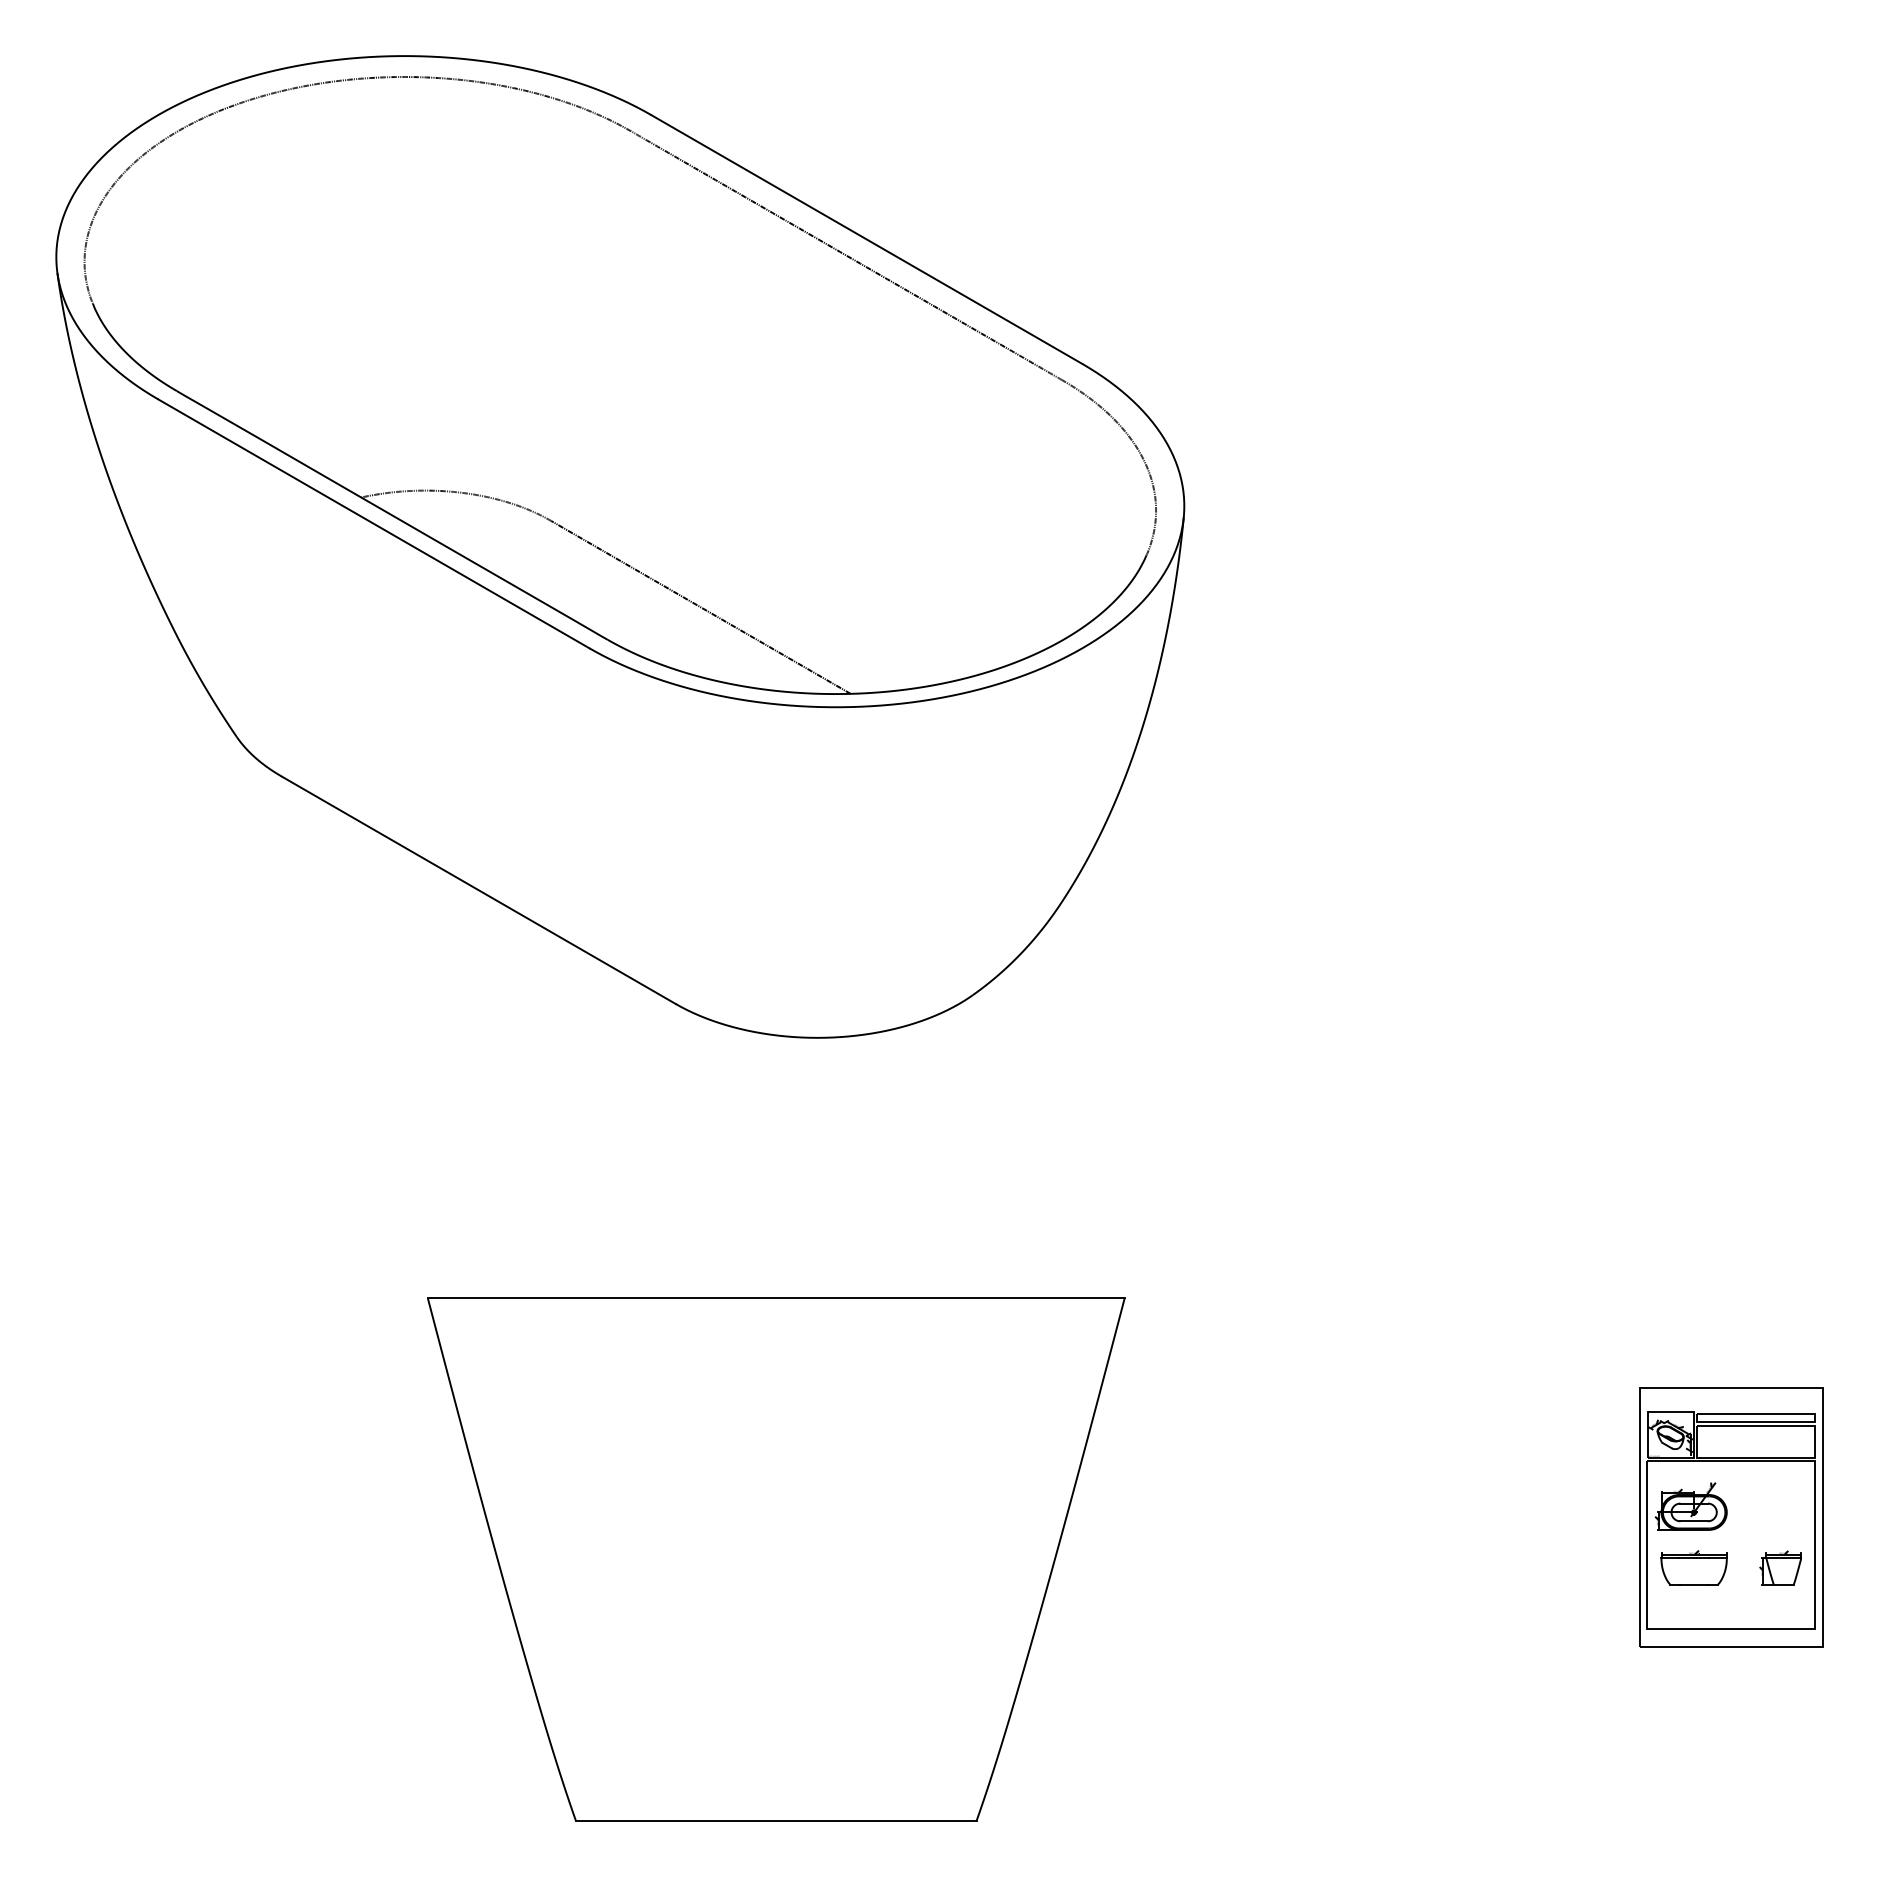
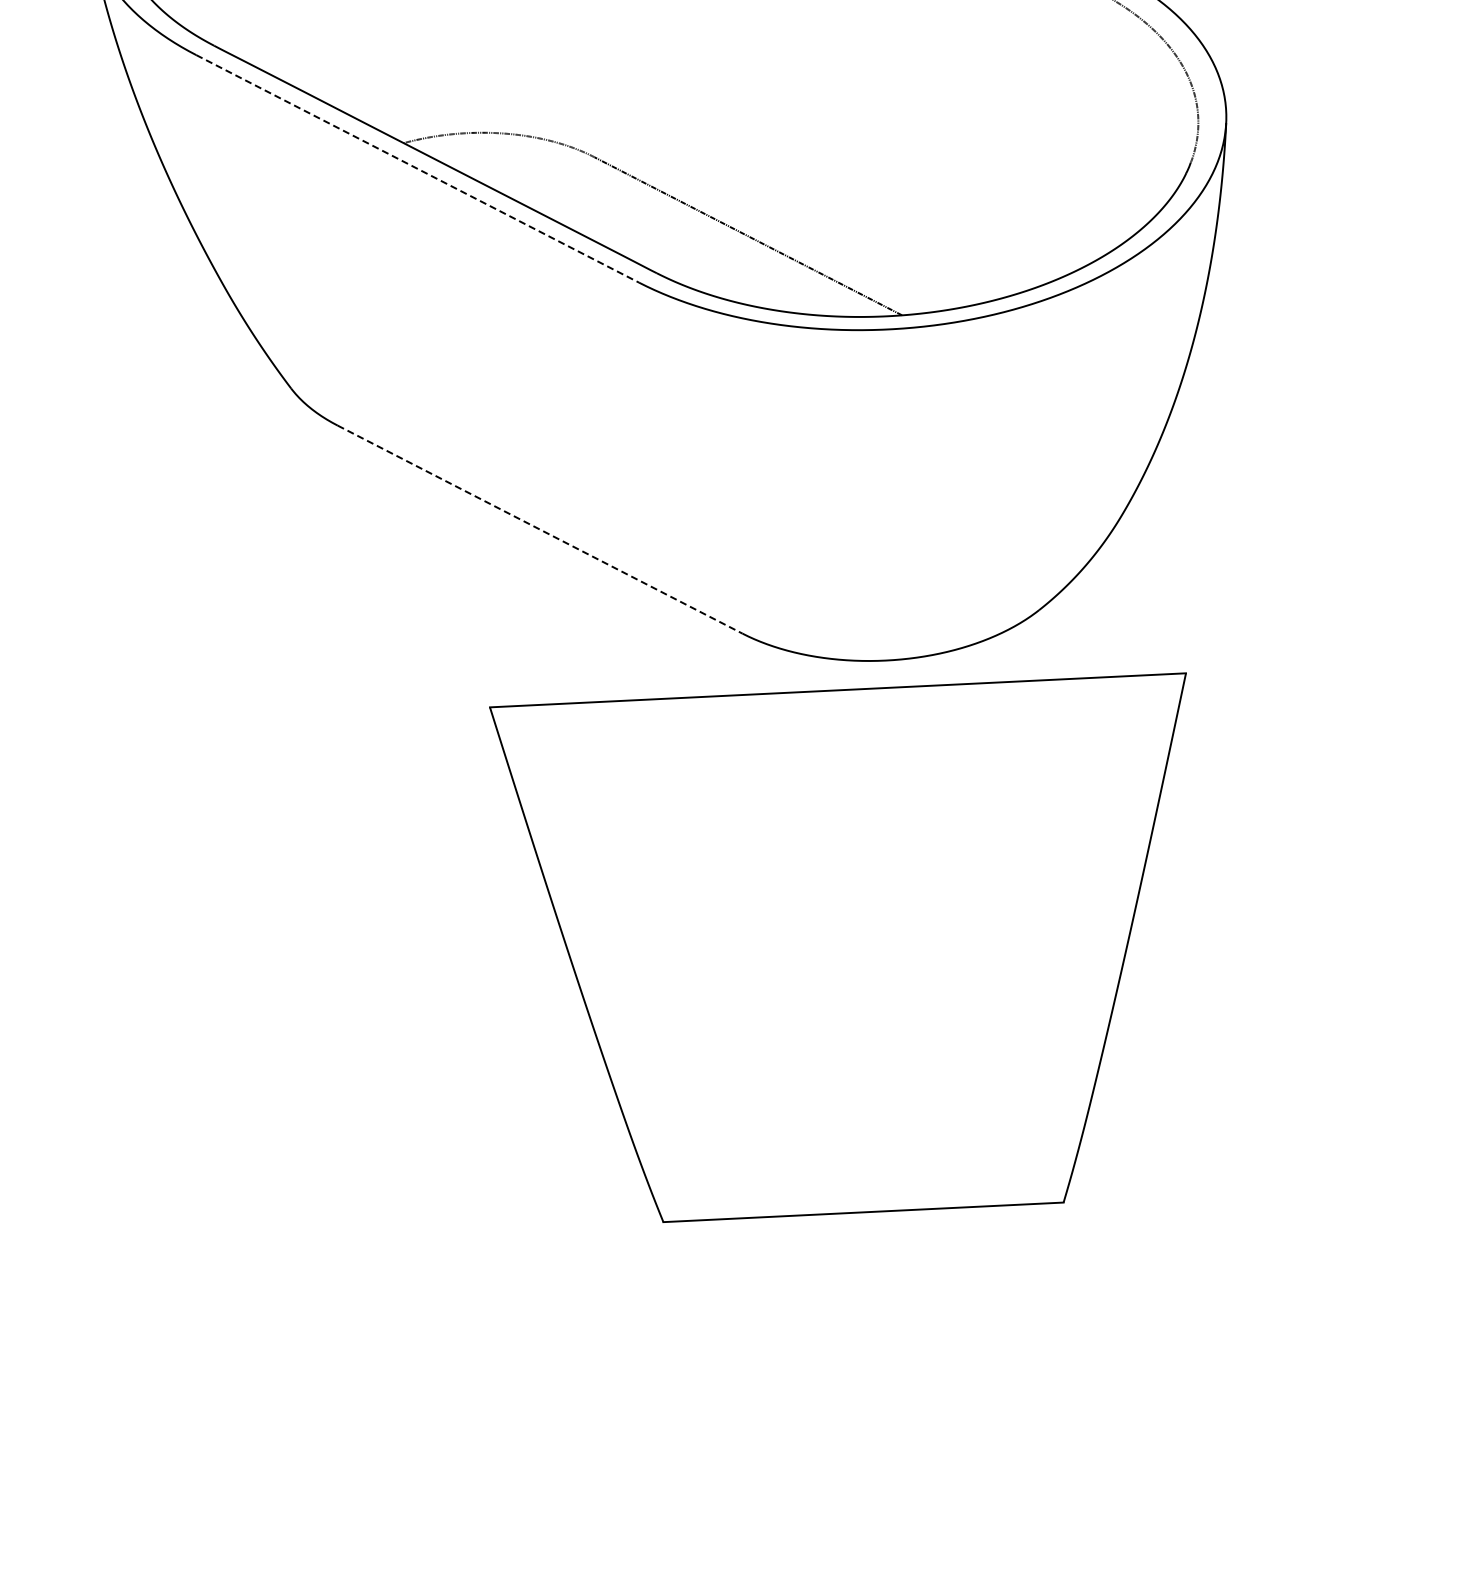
line: (373, 523) -> (417, 168), solid -> dashed
line: (478, 890) -> (540, 529), solid -> dashed
part: (776, 1559) -> (850, 951), moved

